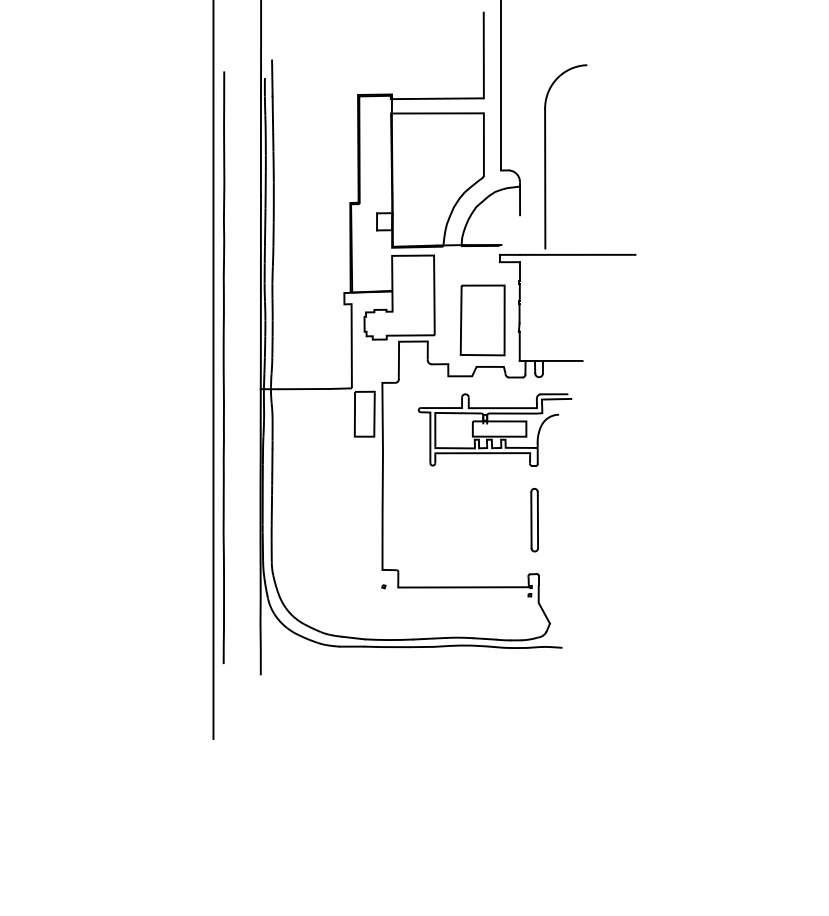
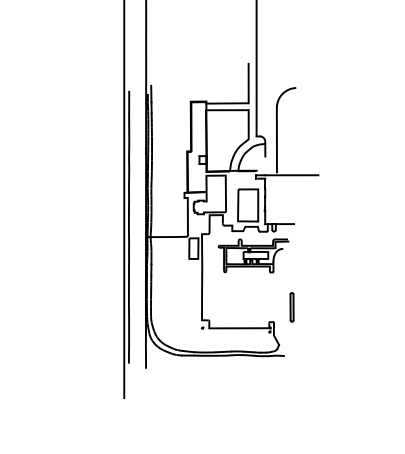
part: (533, 520) -> (291, 307), moved

